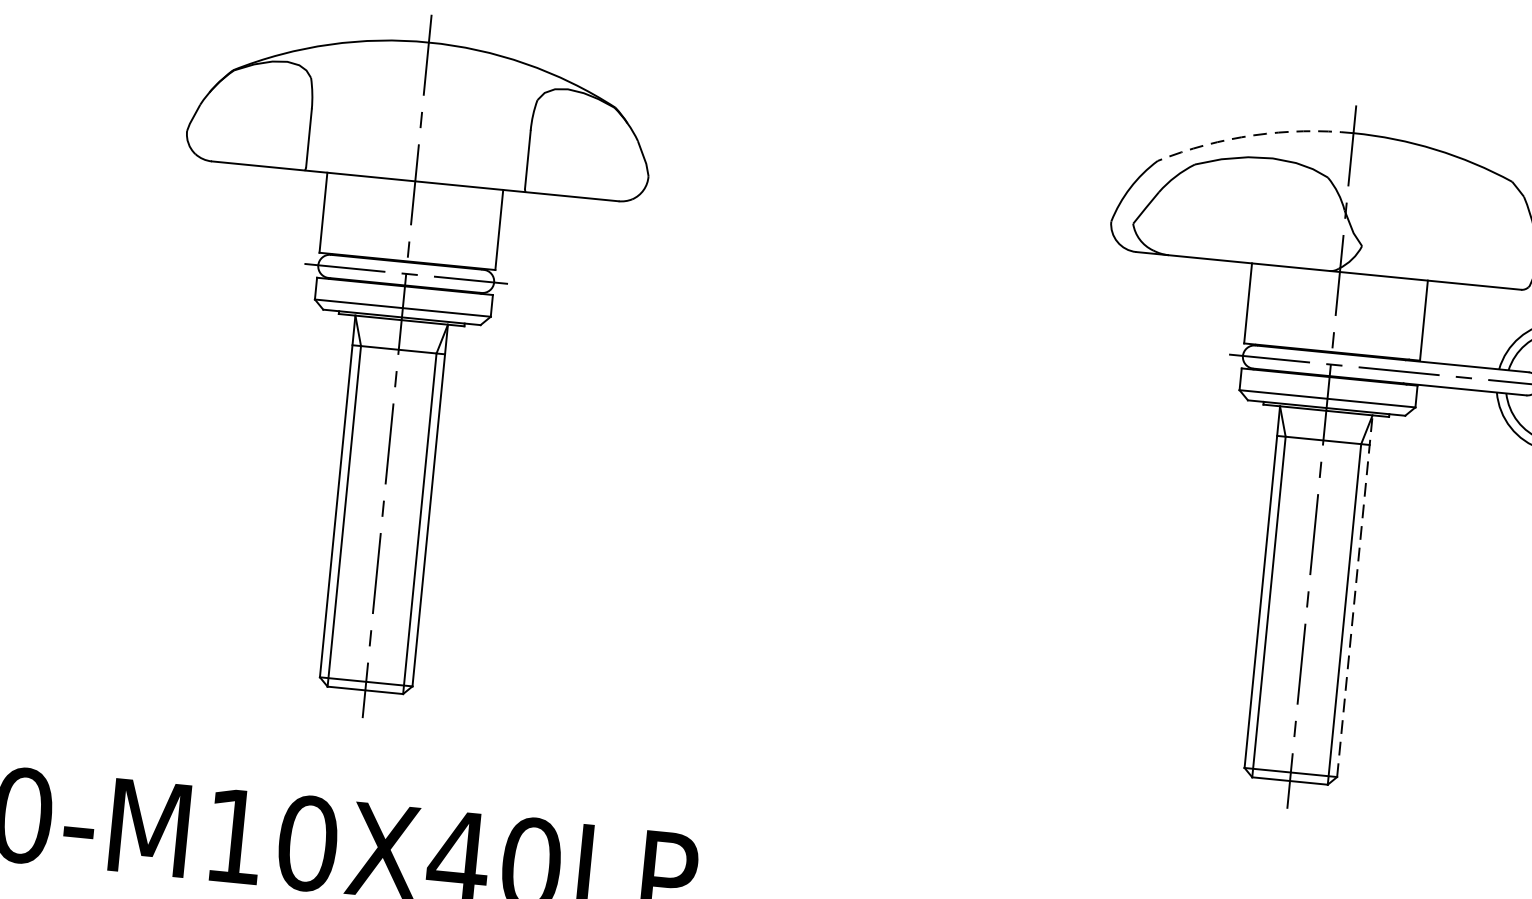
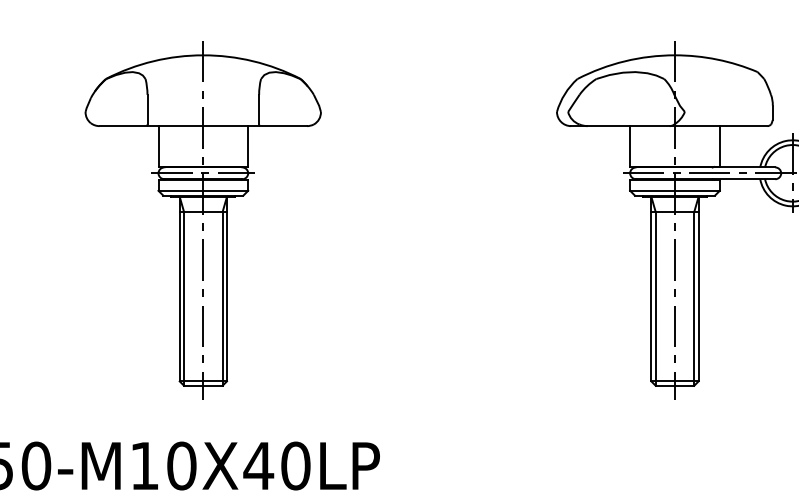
arc: (1253, 135) -> (624, 61), dashed -> solid
line: (1354, 594) -> (698, 288), dashed -> solid

